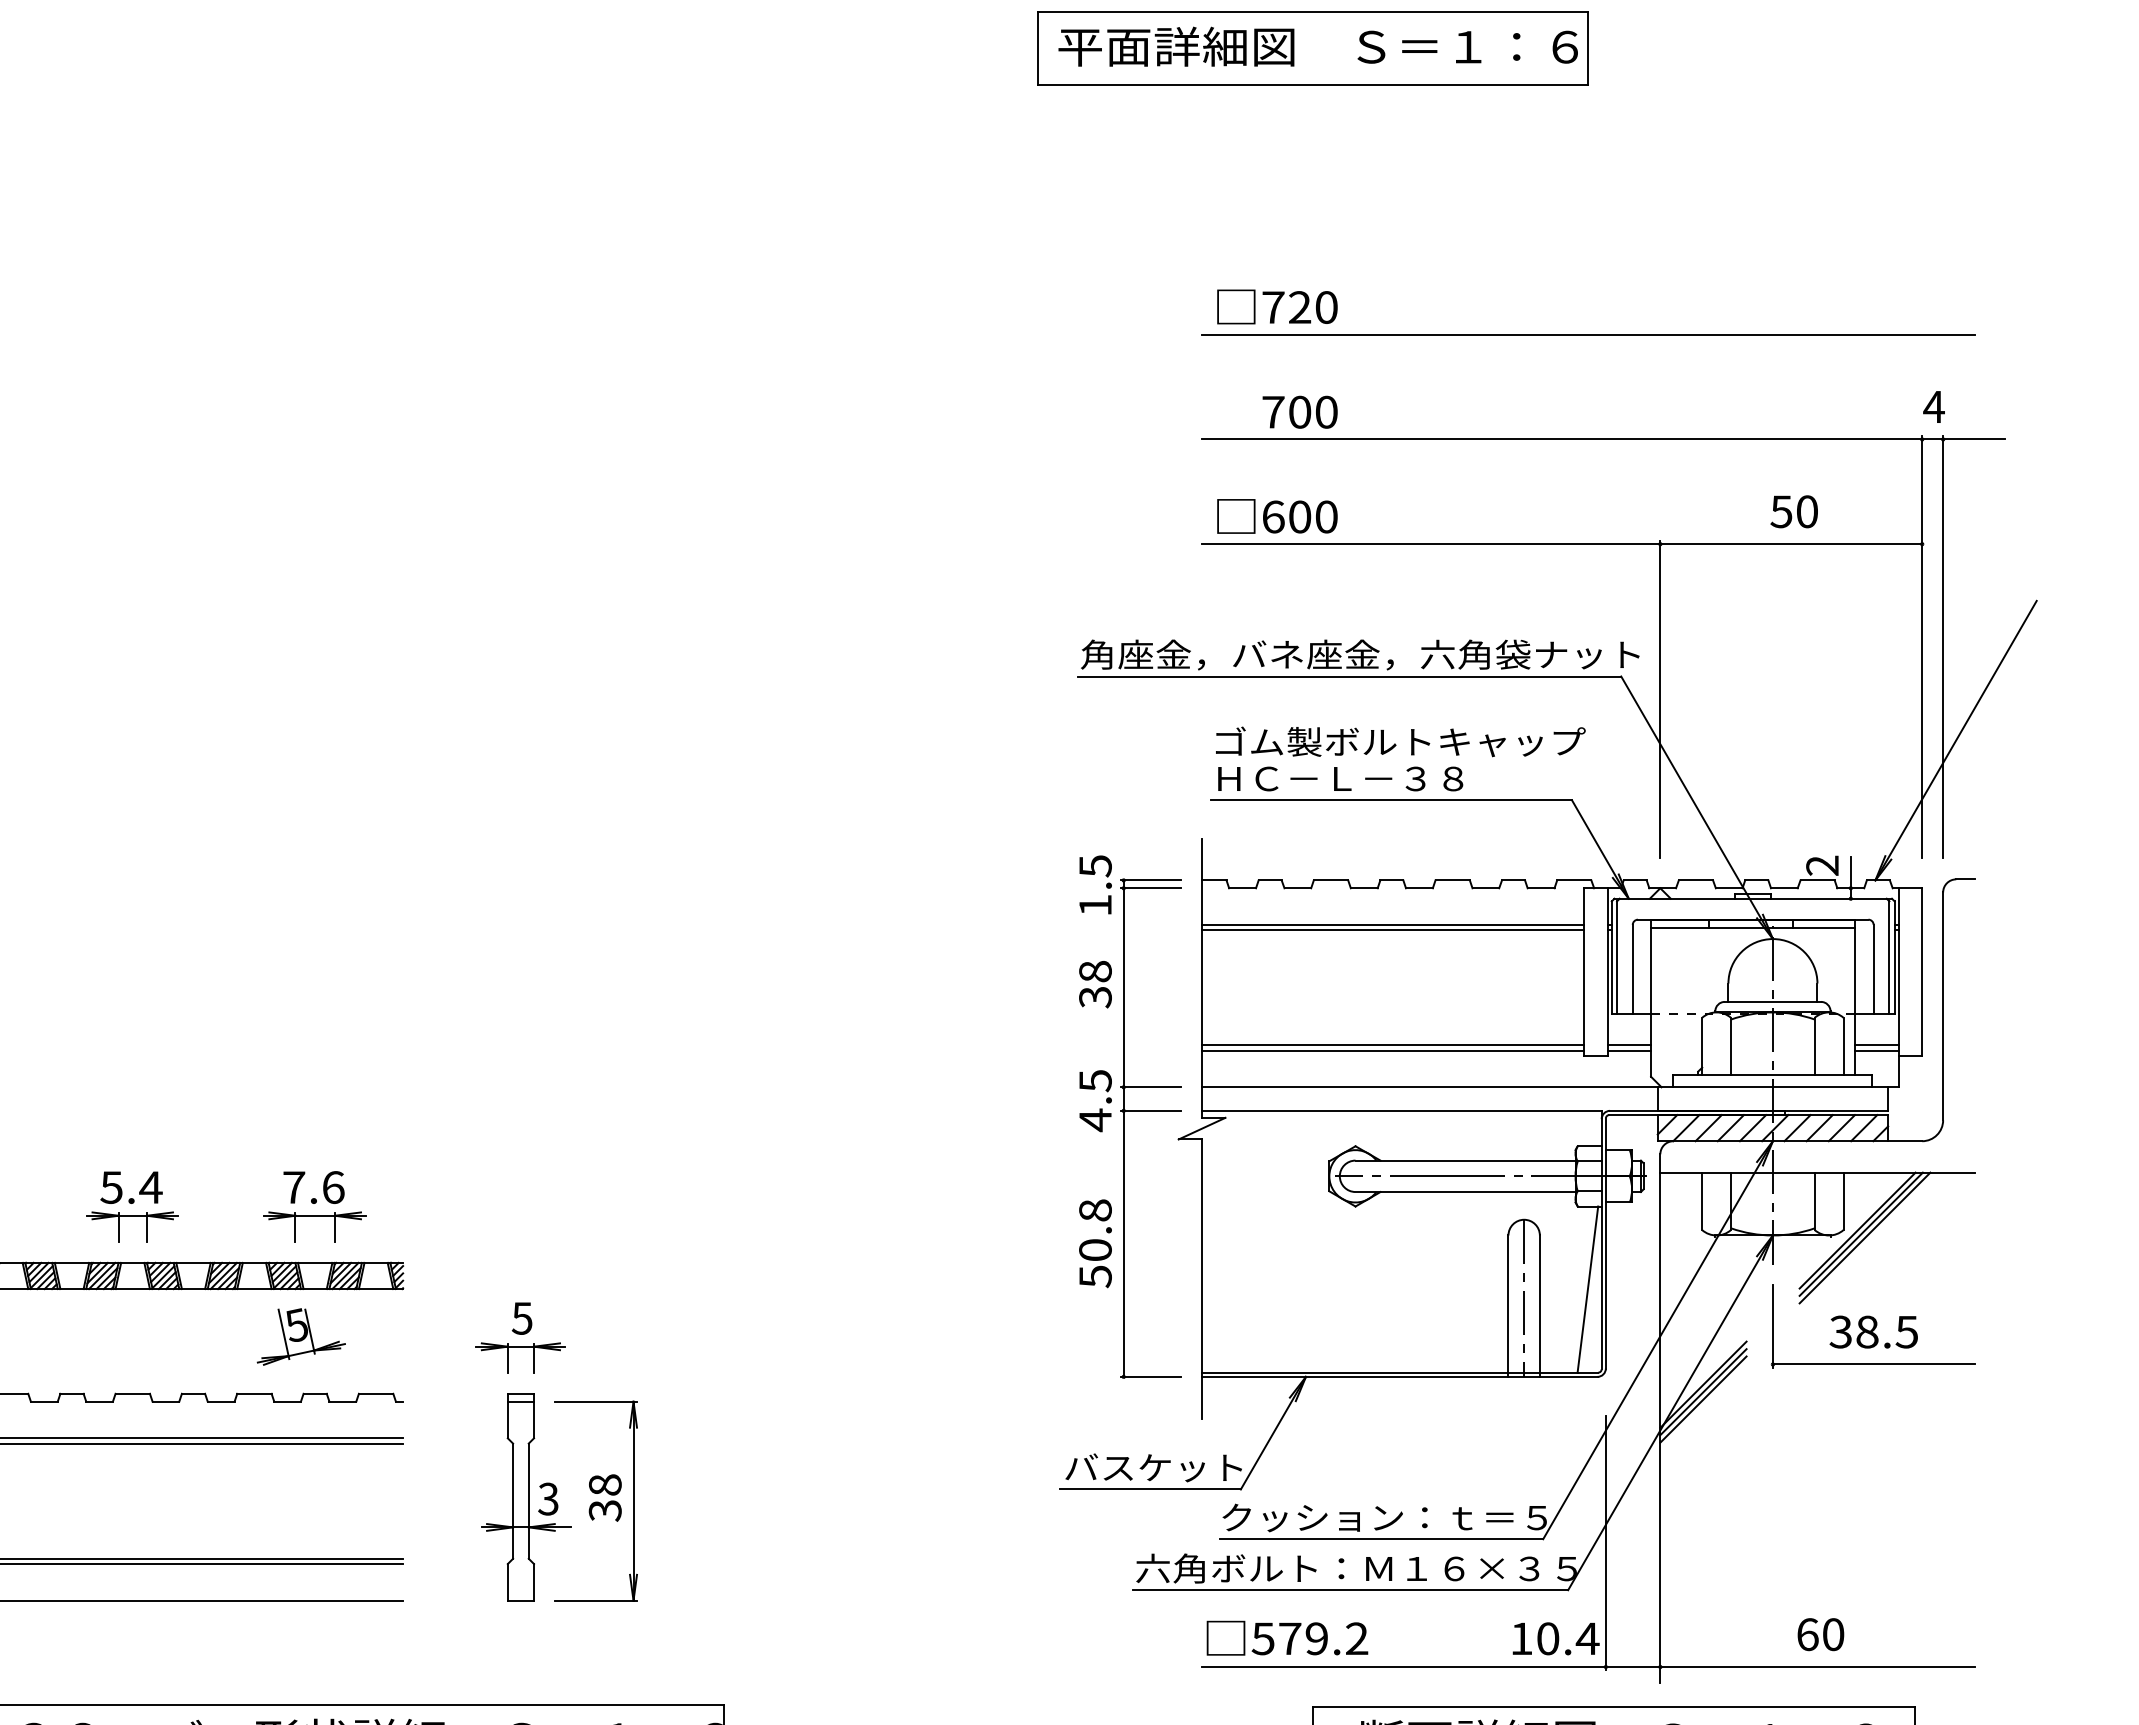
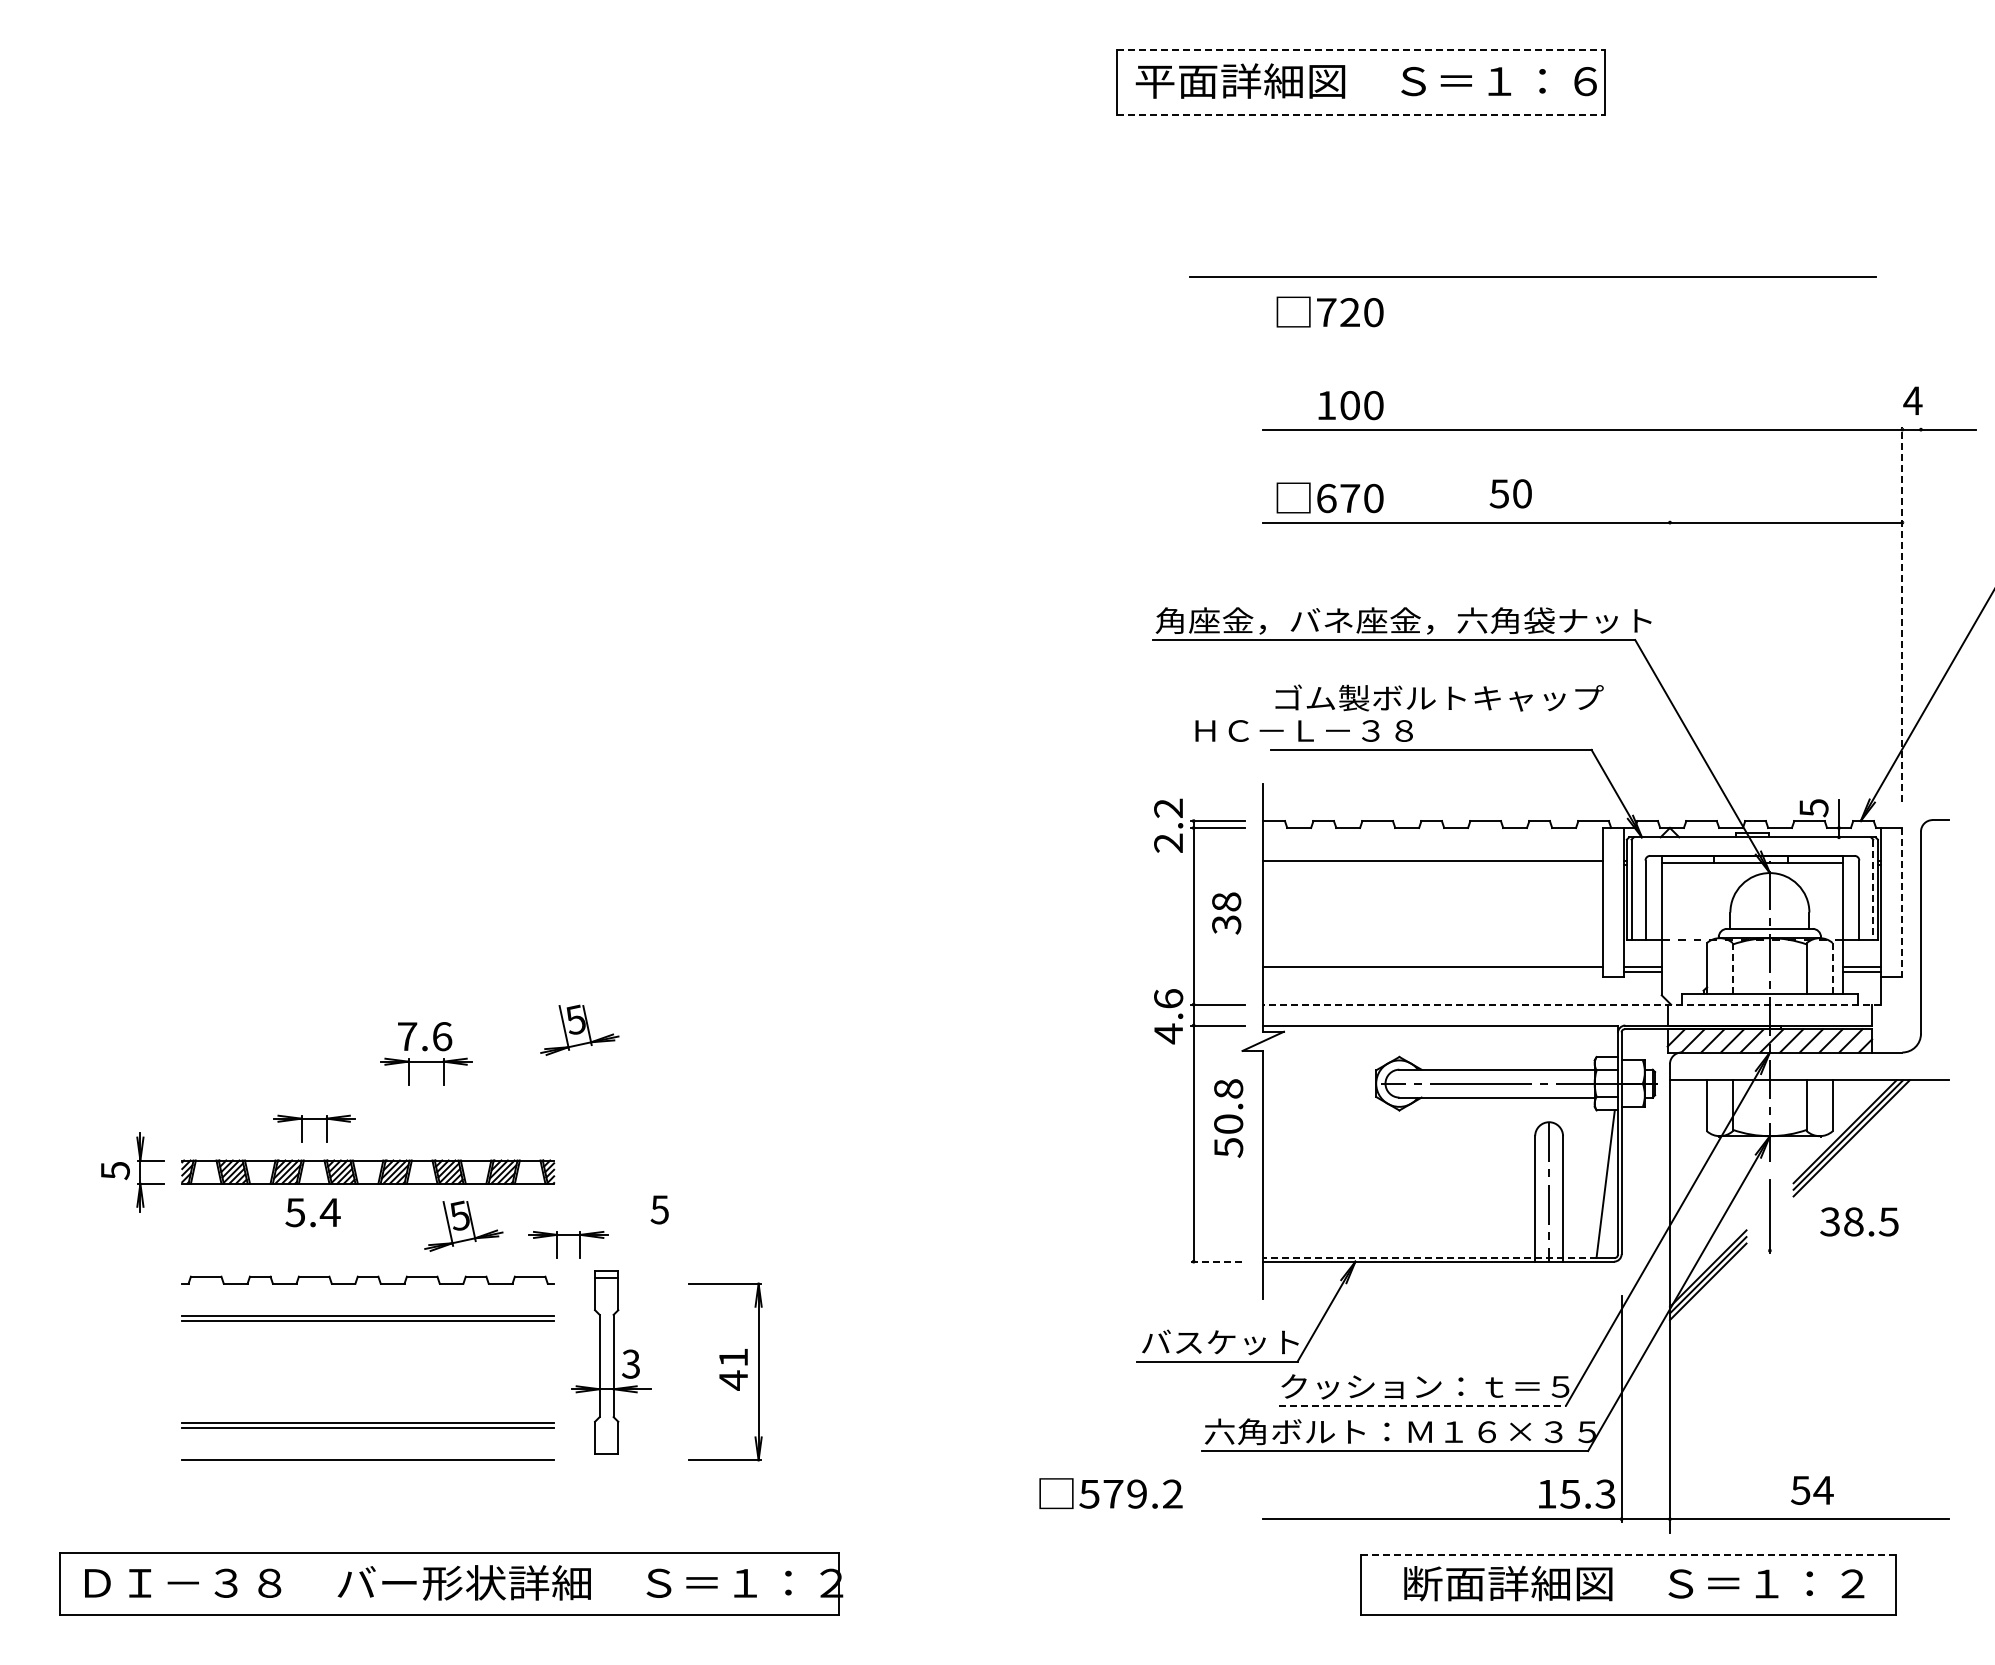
line: (1312, 11) -> (1361, 49), solid -> dashed
line: (1312, 84) -> (1361, 114), solid -> dashed
line: (1587, 334) -> (1532, 276), moved
text: (1273, 412) -> (1326, 405), 700 -> 100
text: (1793, 511) -> (1510, 493), moved
text: (1300, 517) -> (1350, 498), 600 -> 670
line: (1922, 646) -> (1902, 613), solid -> dashed
line: (1942, 646) -> (1920, 613), removed
line: (1659, 699) -> (1669, 660), removed
text: (1339, 778) -> (1303, 730), moved
text: (1822, 866) -> (1813, 808), 2 -> 5
text: (1095, 885) -> (1168, 825), 1.5 -> 2.2
line: (1392, 930) -> (1432, 865), removed
line: (1889, 957) -> (1873, 889), solid -> dashed
line: (1922, 972) -> (1902, 902), solid -> dashed
text: (1095, 984) -> (1226, 913), moved
line: (1730, 1045) -> (1732, 967), solid -> dashed
line: (1843, 1045) -> (1832, 967), solid -> dashed
line: (1392, 1051) -> (1432, 972), removed
text: (1095, 1081) -> (1168, 999), 4.5 -> 4.6
line: (1549, 1087) -> (1571, 1004), solid -> dashed
part: (431, 1115) -> (579, 1029), added
text: (130, 1187) -> (312, 1212), moved
part: (315, 1206) -> (426, 1053), moved
text: (1095, 1243) -> (1228, 1118), moved
part: (520, 1347) -> (568, 1235), moved
line: (1872, 1364) -> (1858, 1250), removed
line: (1389, 1372) -> (1429, 1257), solid -> dashed
line: (1150, 1376) -> (1217, 1261), solid -> dashed
part: (526, 1497) -> (611, 1362), moved
text: (605, 1498) -> (733, 1369), 38 -> 41
line: (1382, 1538) -> (1423, 1405), solid -> dashed
text: (1820, 1634) -> (1812, 1490), 60 -> 54
text: (1286, 1638) -> (1110, 1493), moved
text: (1568, 1638) -> (1588, 1493), 10.4 -> 15.3
line: (1614, 1706) -> (1629, 1554), solid -> dashed

